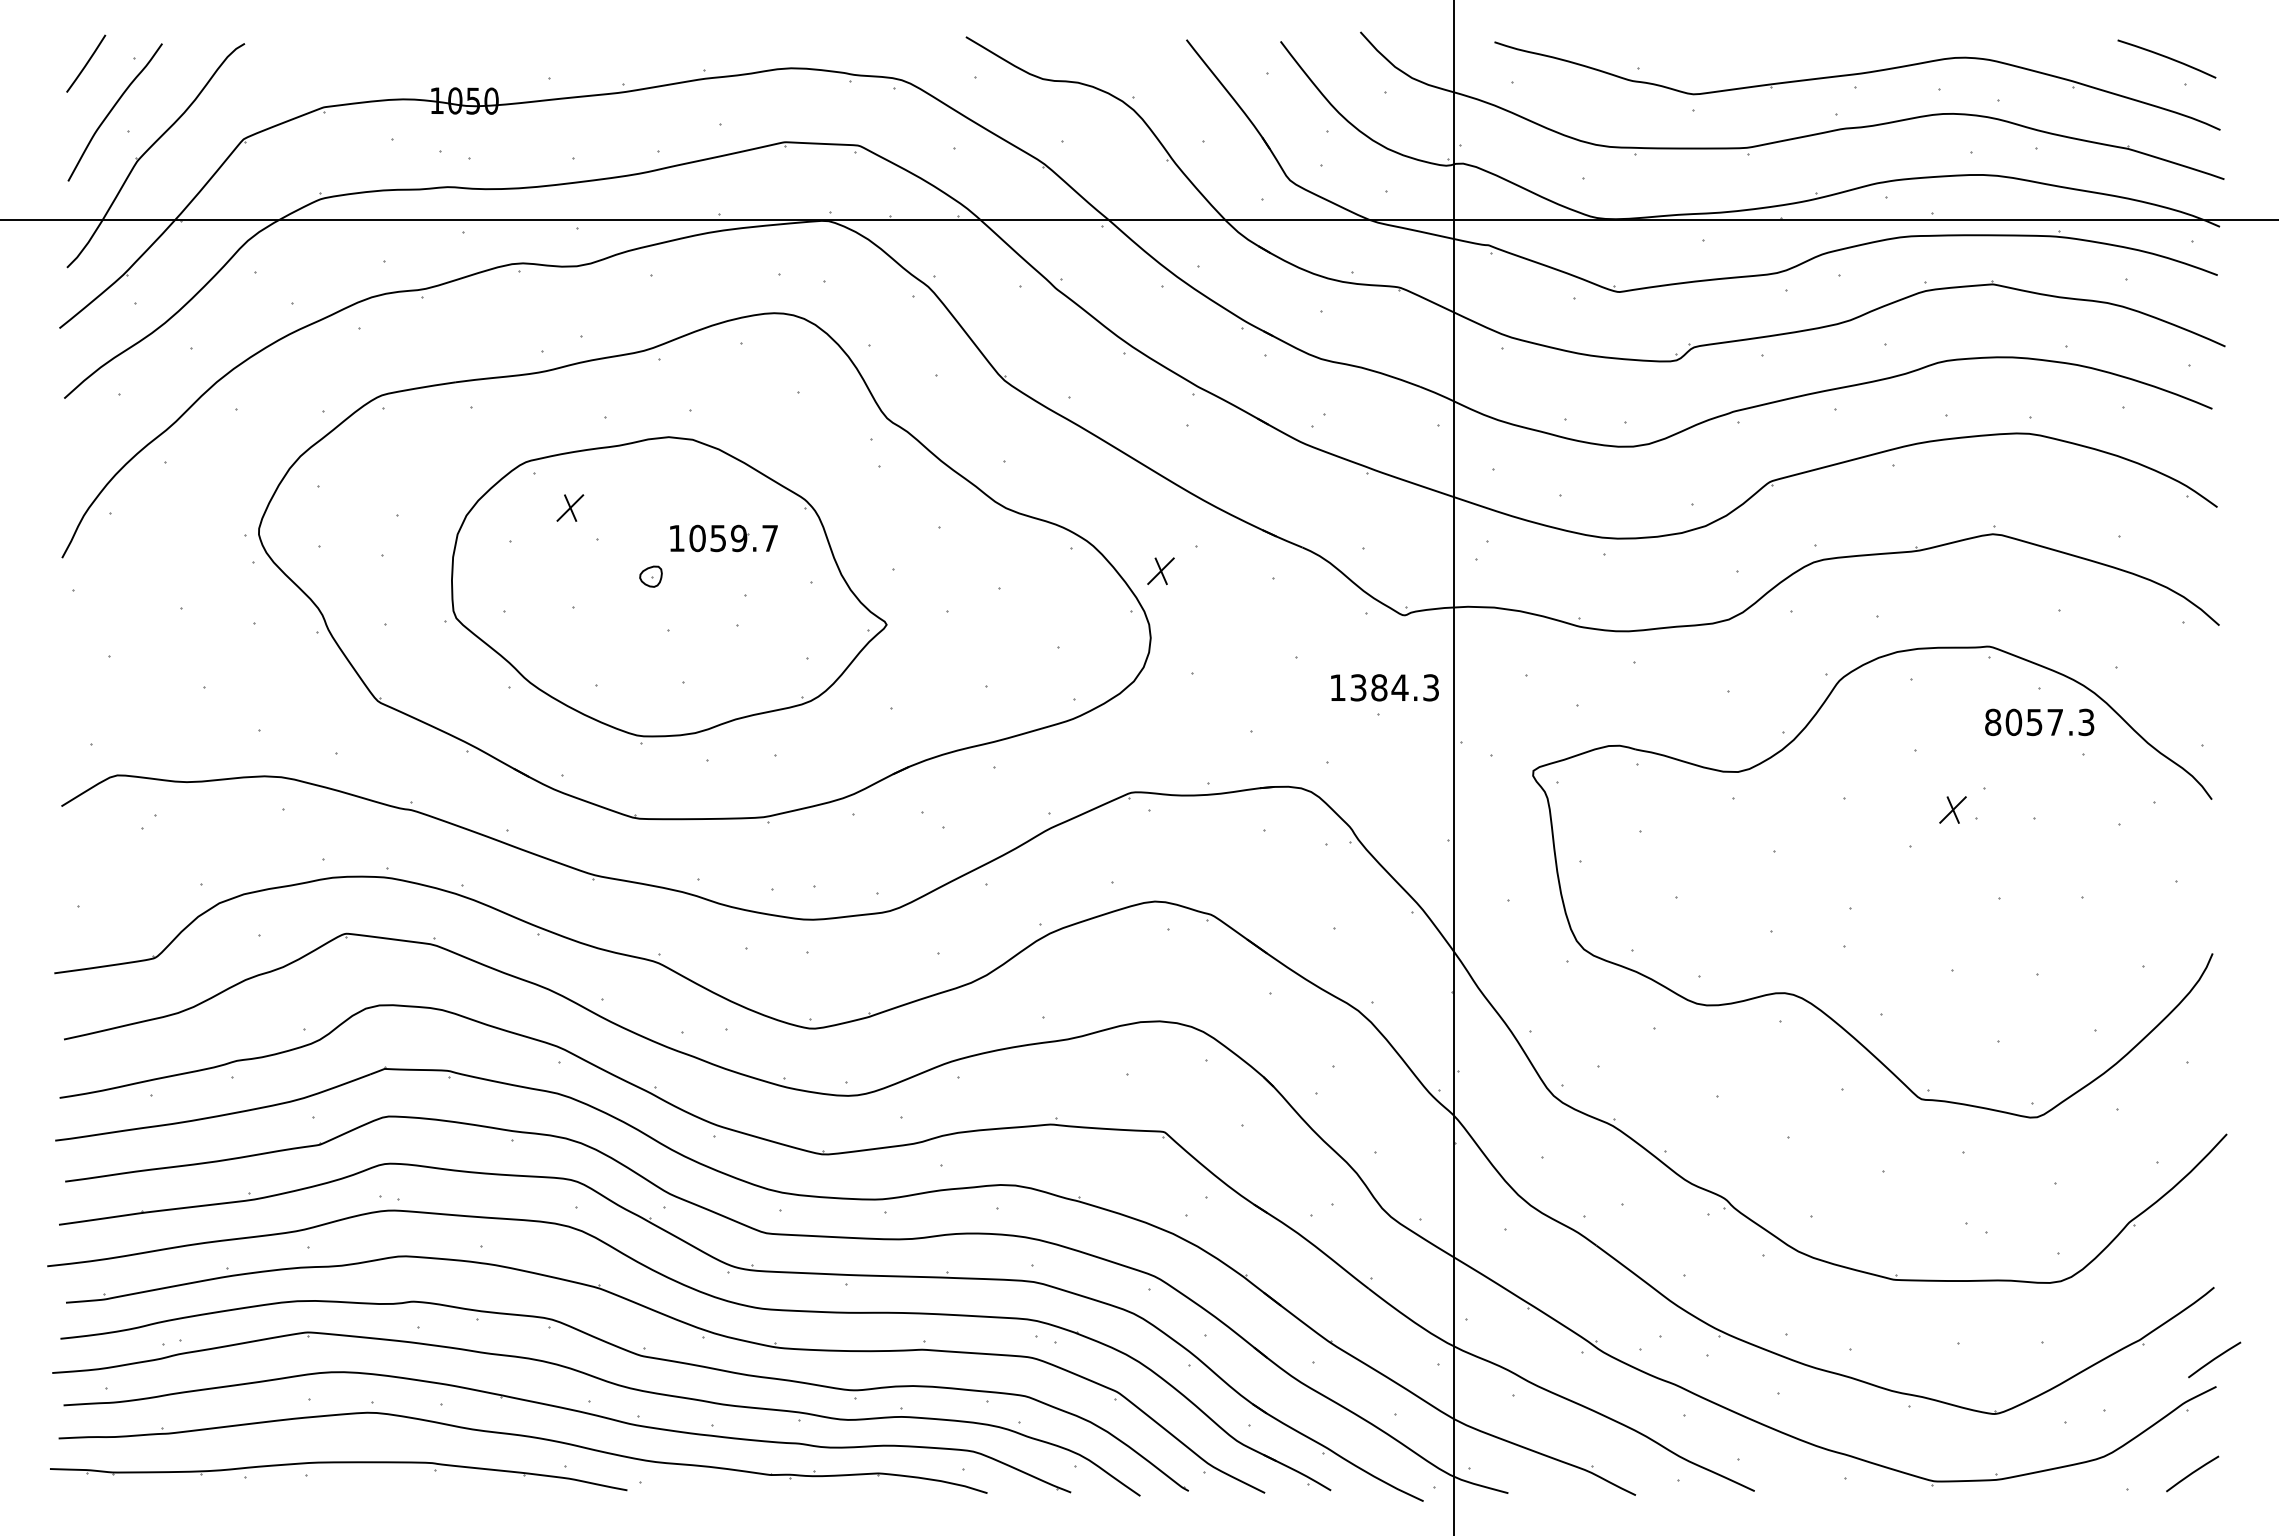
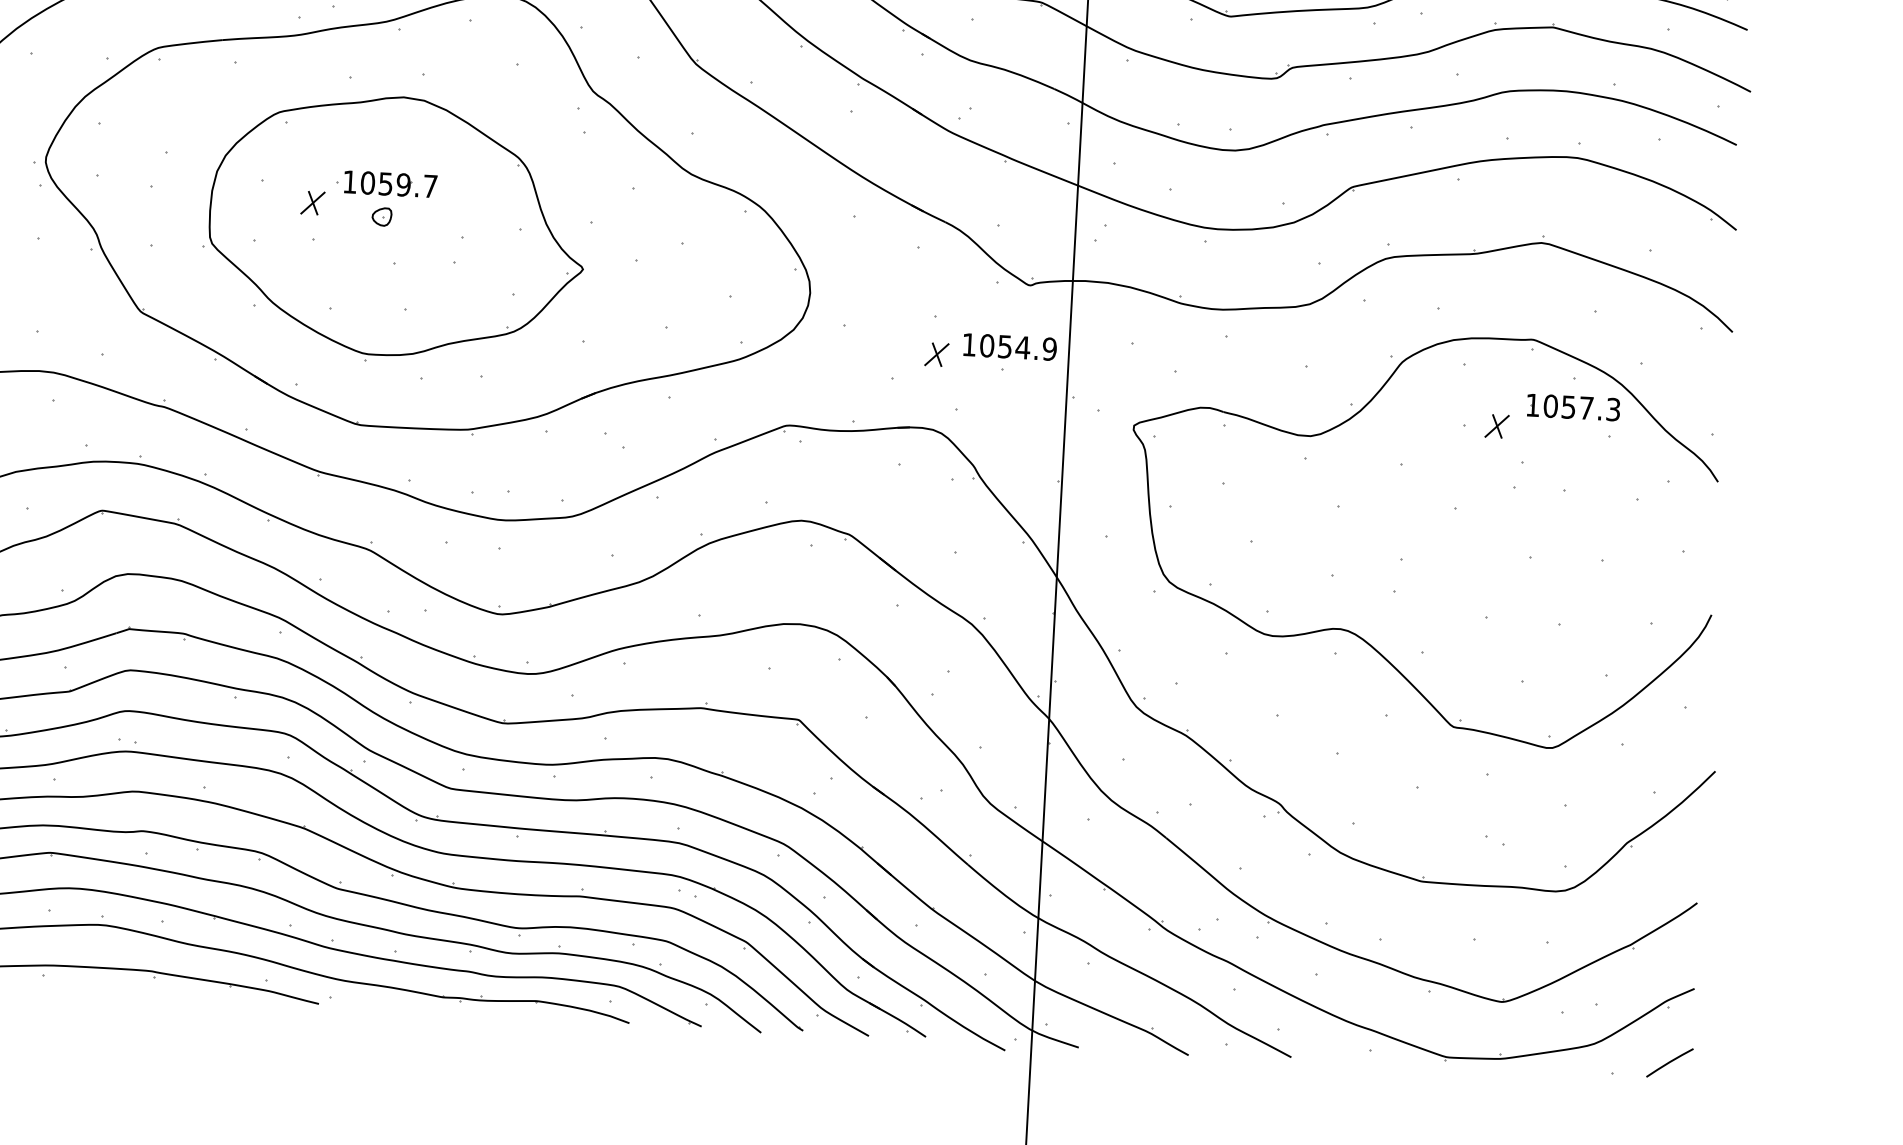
part: (570, 507) -> (313, 202), moved
part: (723, 538) -> (390, 184), moved
part: (1160, 571) -> (936, 354), moved
text: (1394, 687) -> (1018, 347), 1384.3 -> 1054.9
text: (1993, 722) -> (1533, 405), 8057.3 -> 1057.3
part: (1952, 809) -> (1496, 425), moved
line: (2214, 1359) -> (1694, 965), removed

